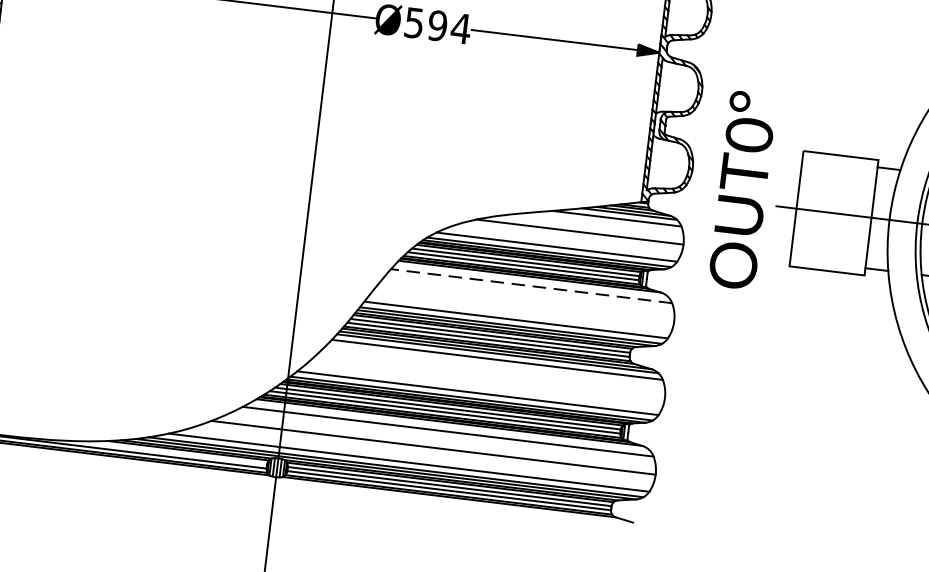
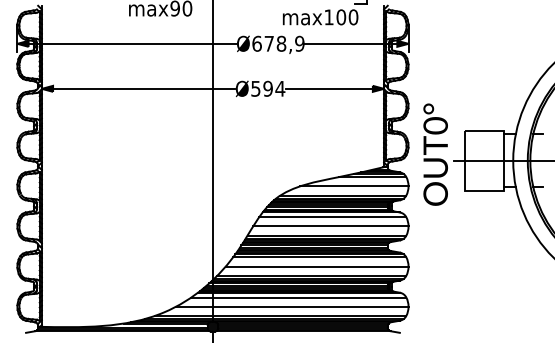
line: (530, 286) -> (332, 217), dashed -> solid
line: (525, 303) -> (330, 226), added
line: (489, 376) -> (316, 266), added

